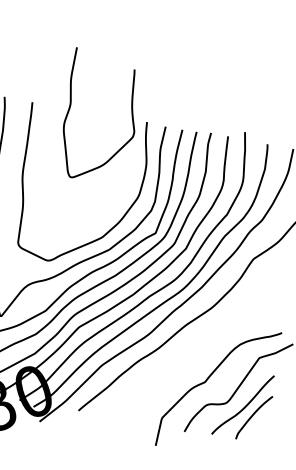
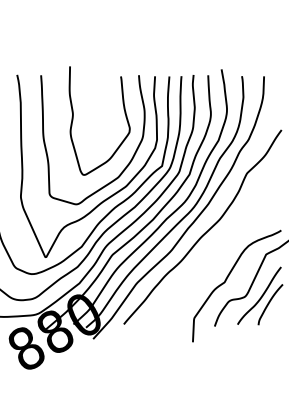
curve: (131, 113) -> (124, 113), moved

